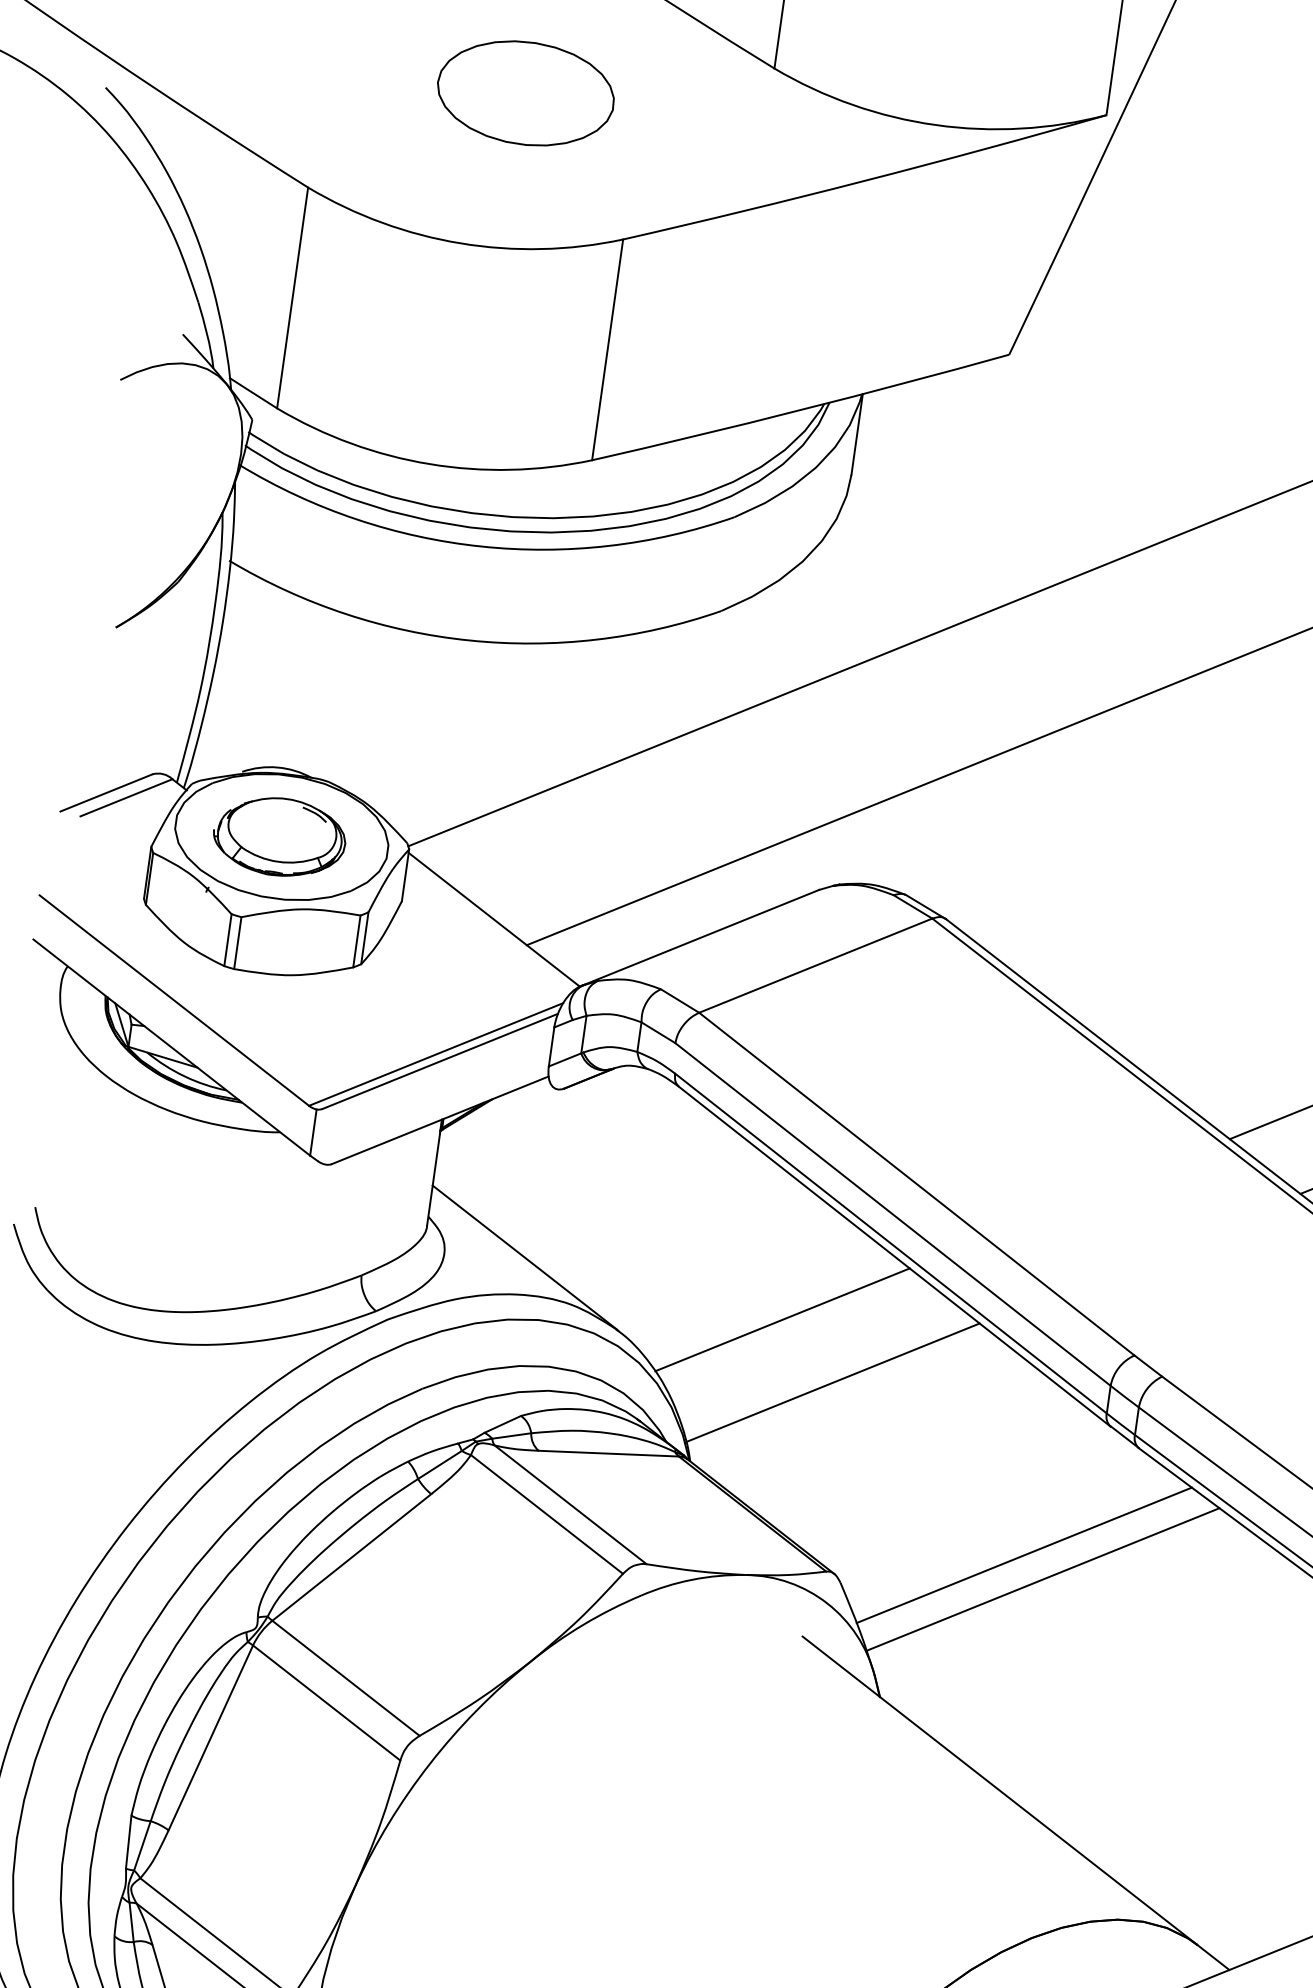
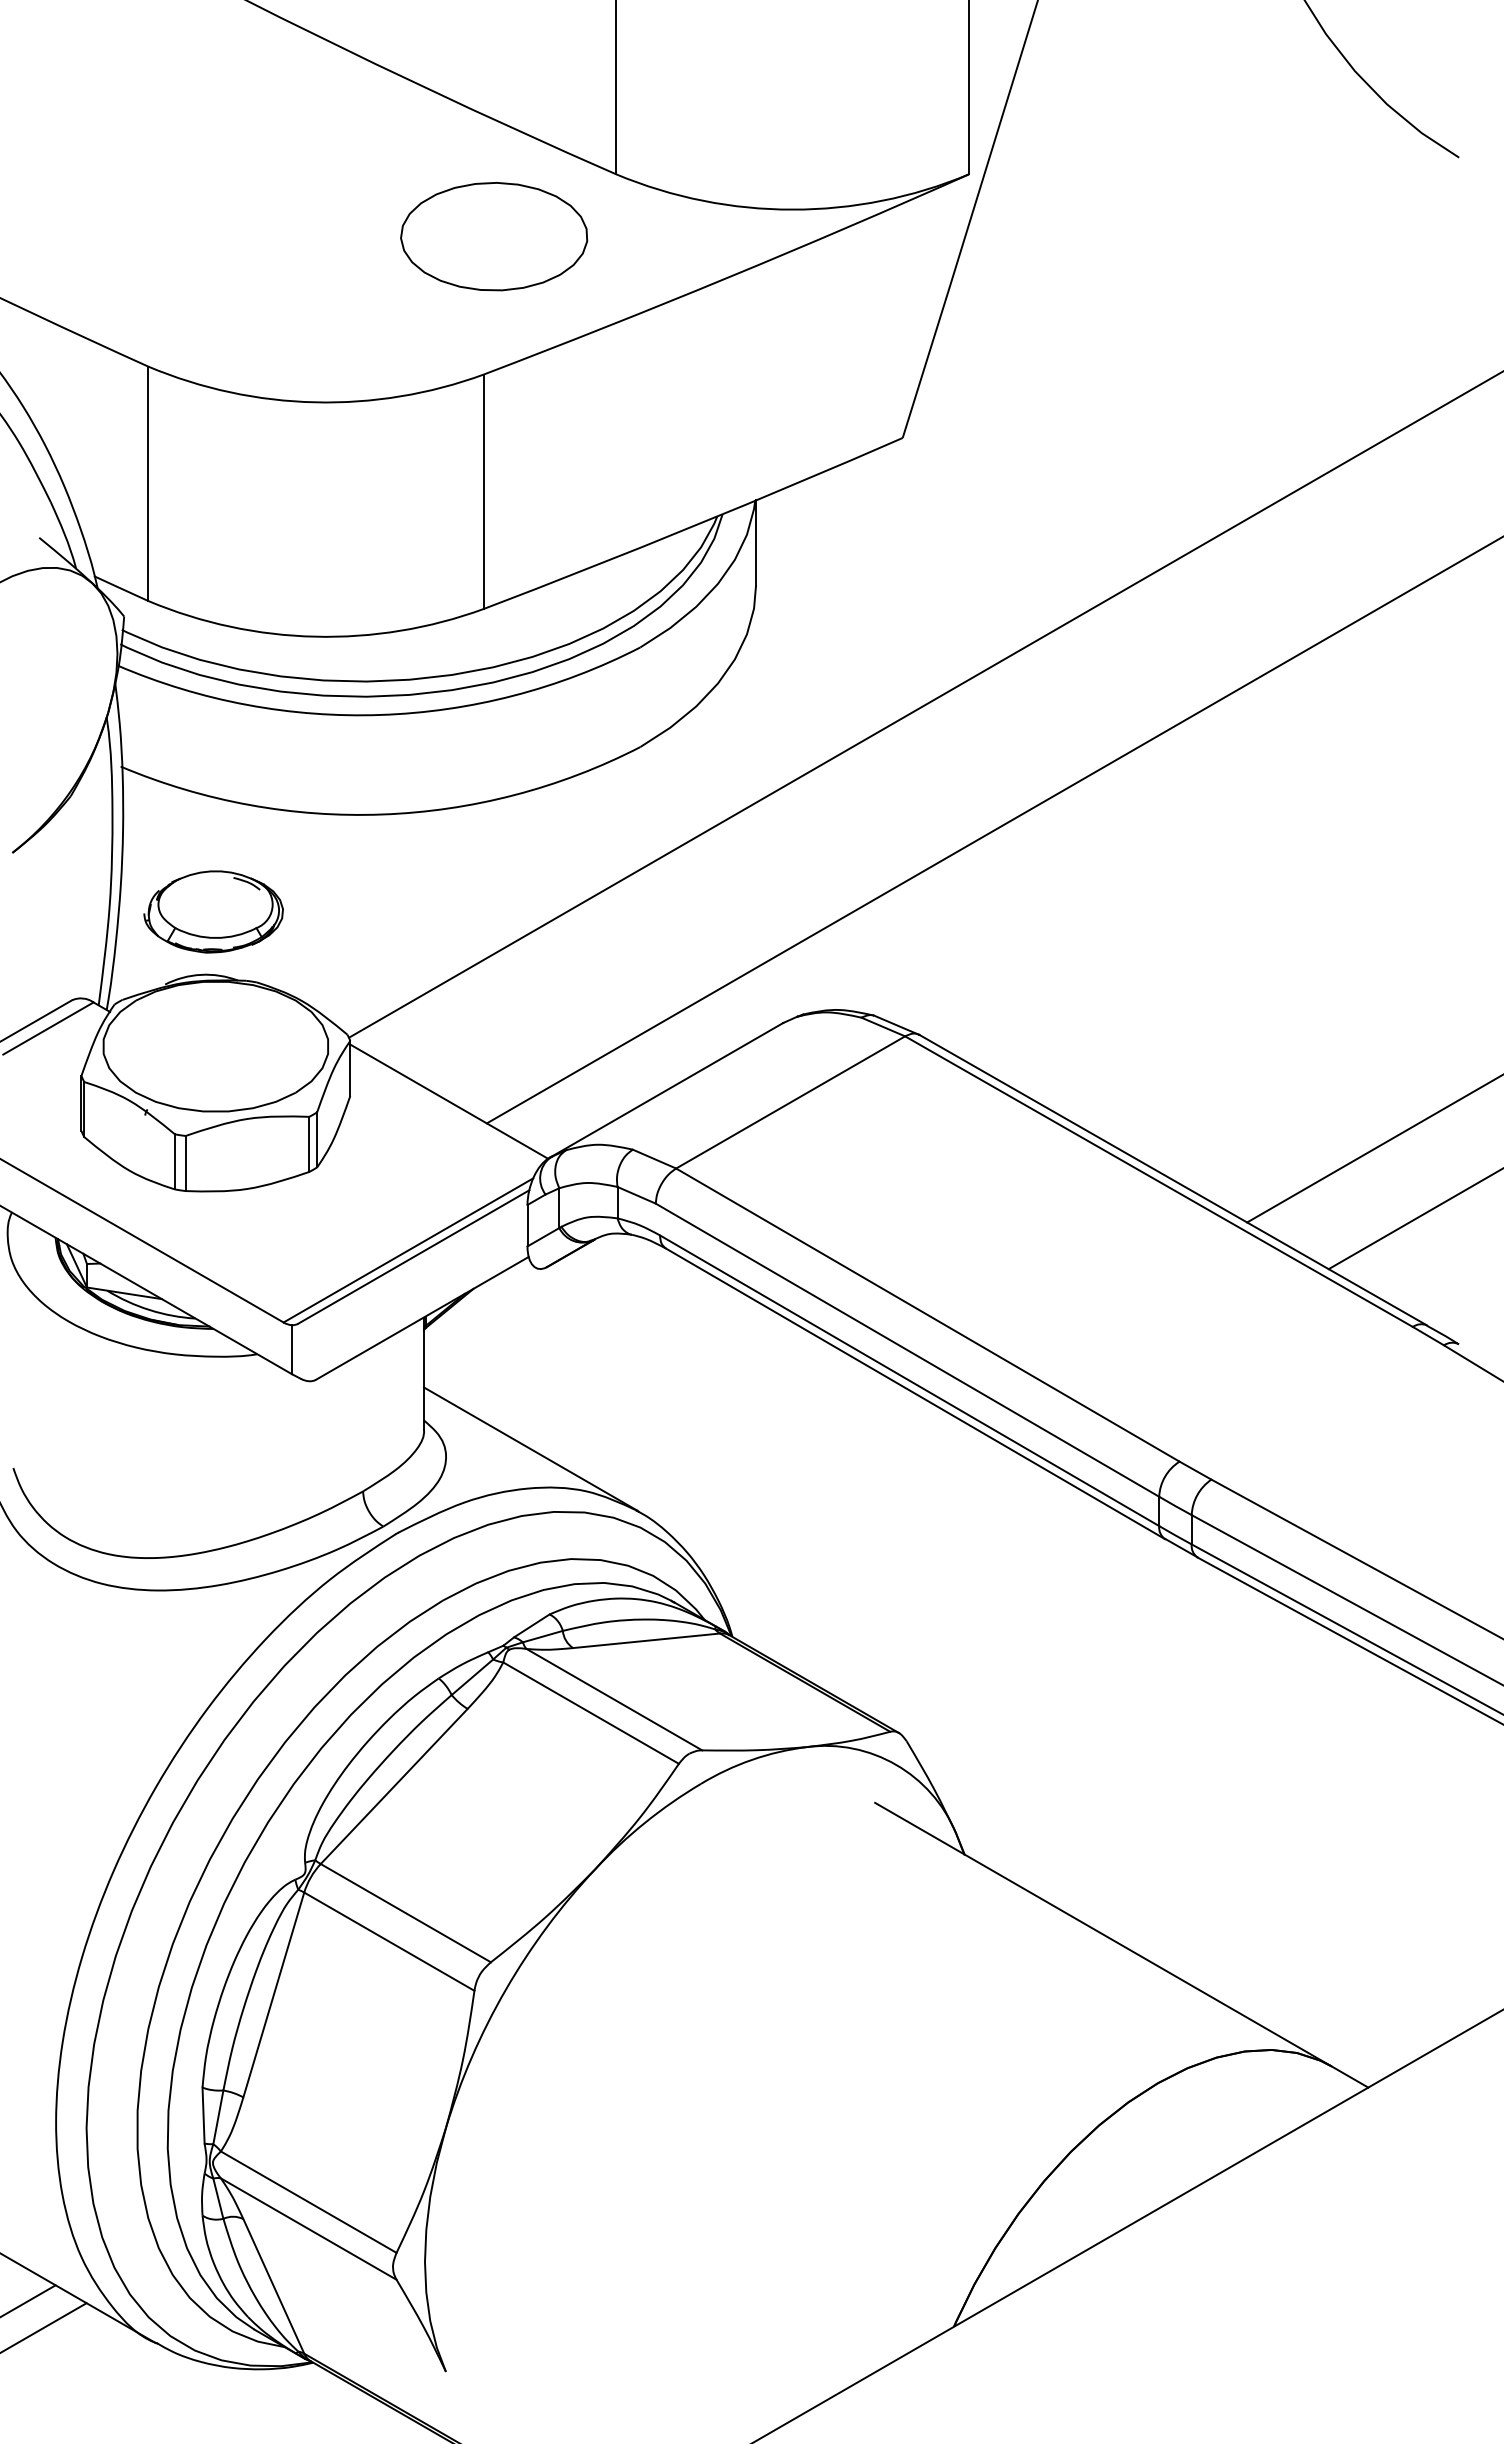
part: (526, 93) -> (494, 236), moved
part: (279, 836) -> (213, 911), moved
line: (782, 1319) -> (807, 1475), removed
line: (832, 1383) -> (869, 1534), removed
line: (1023, 1554) -> (1093, 1685), removed
line: (1042, 1579) -> (1116, 1708), removed

